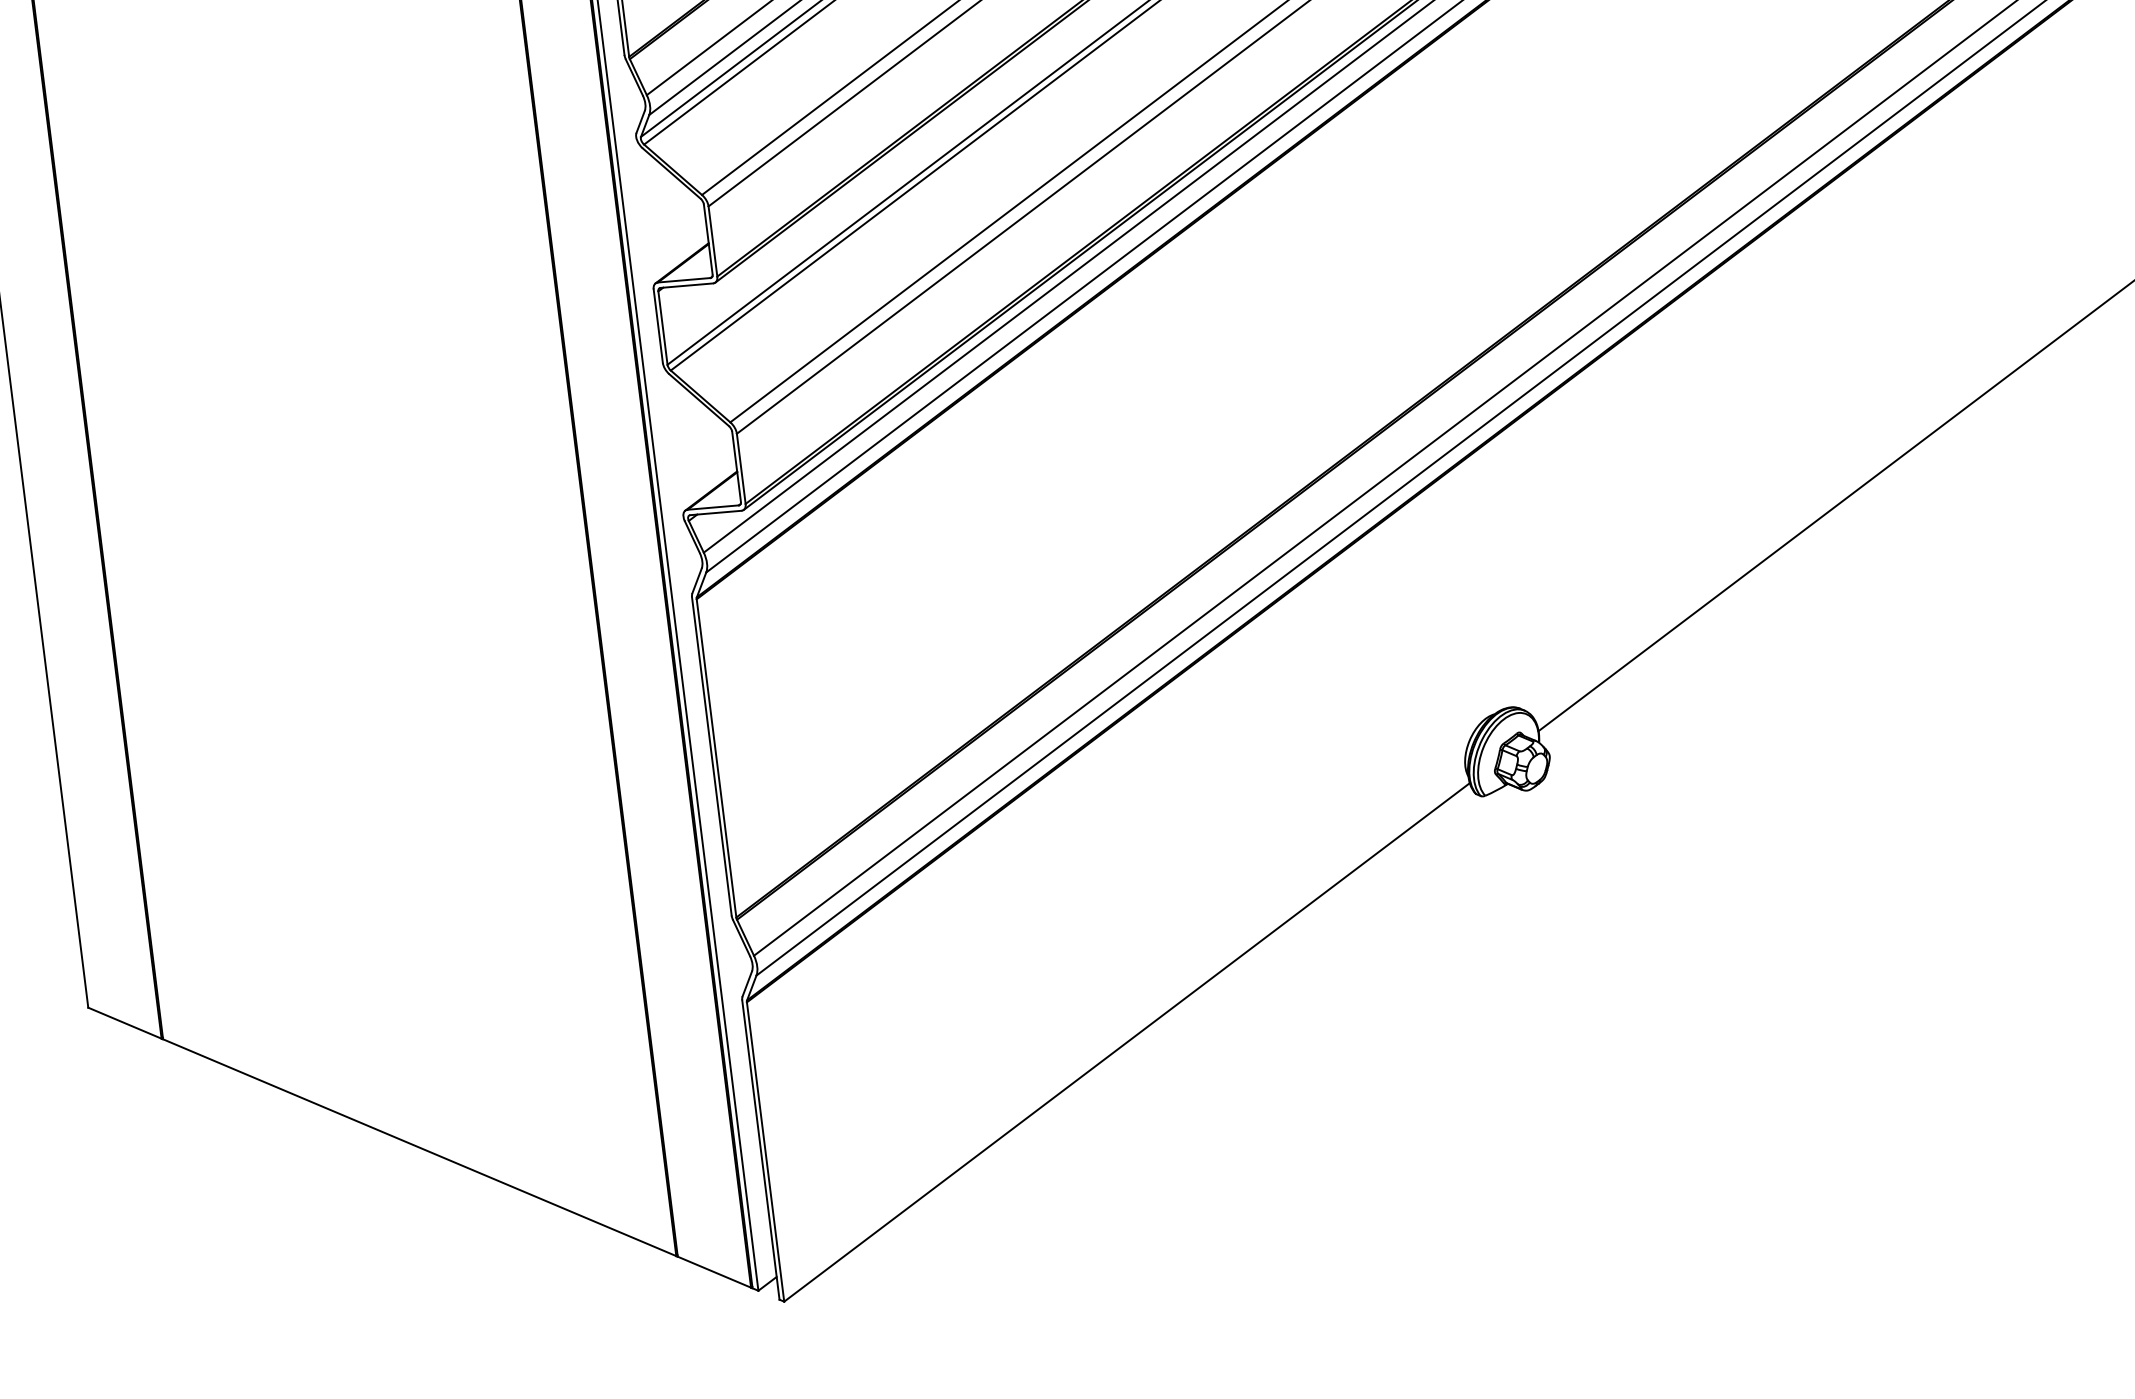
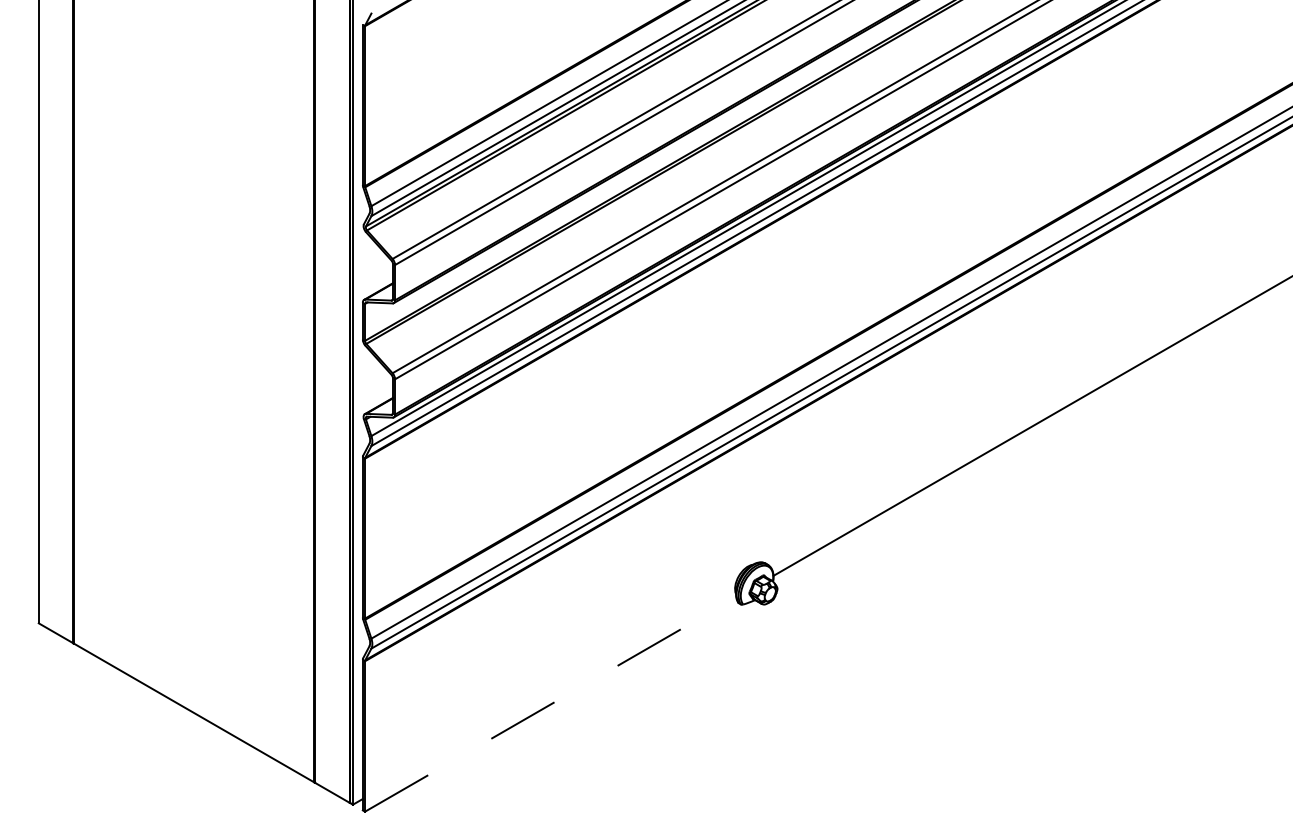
line: (1128, 1042) -> (551, 704), solid -> dashed

